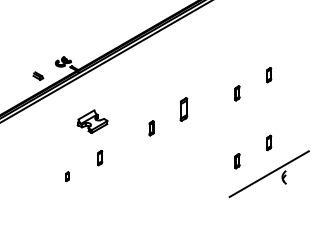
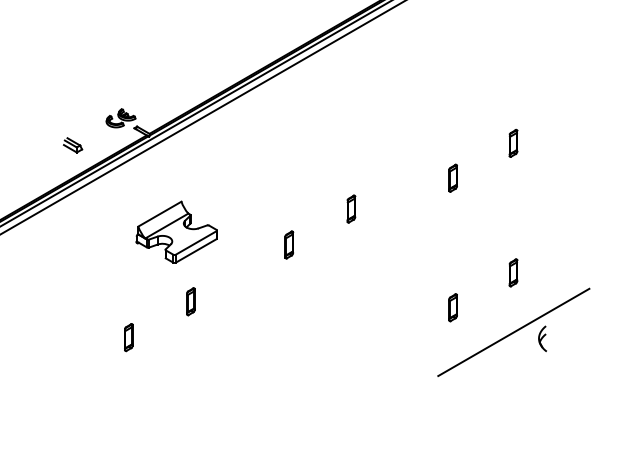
part: (184, 109) -> (352, 209), size x0.62
part: (92, 121) -> (176, 231), size x1.43
part: (67, 176) -> (128, 336), size x1.67

